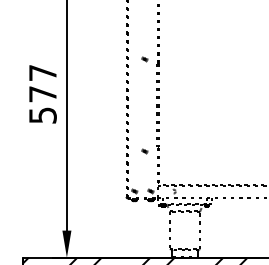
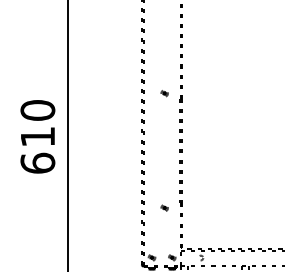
text: (42, 93) -> (37, 135), 577 -> 610

